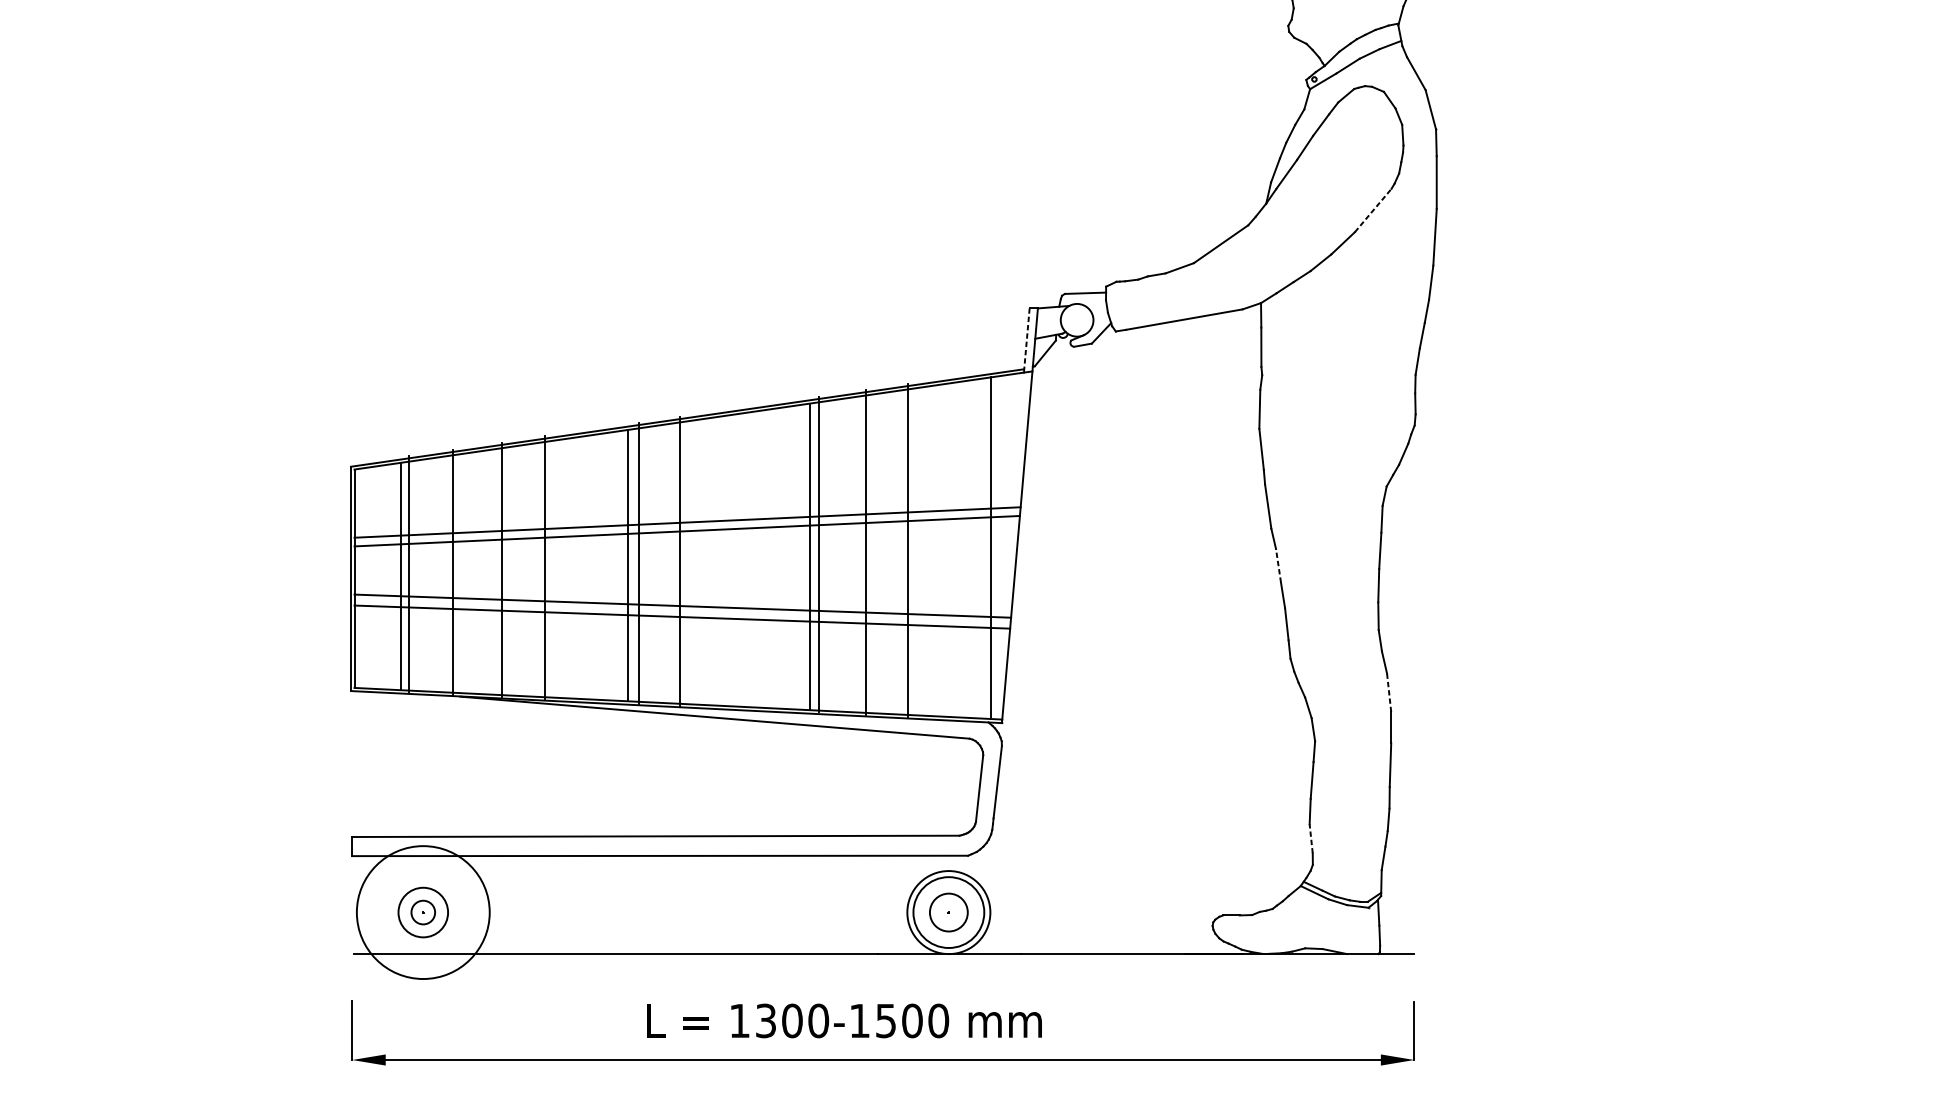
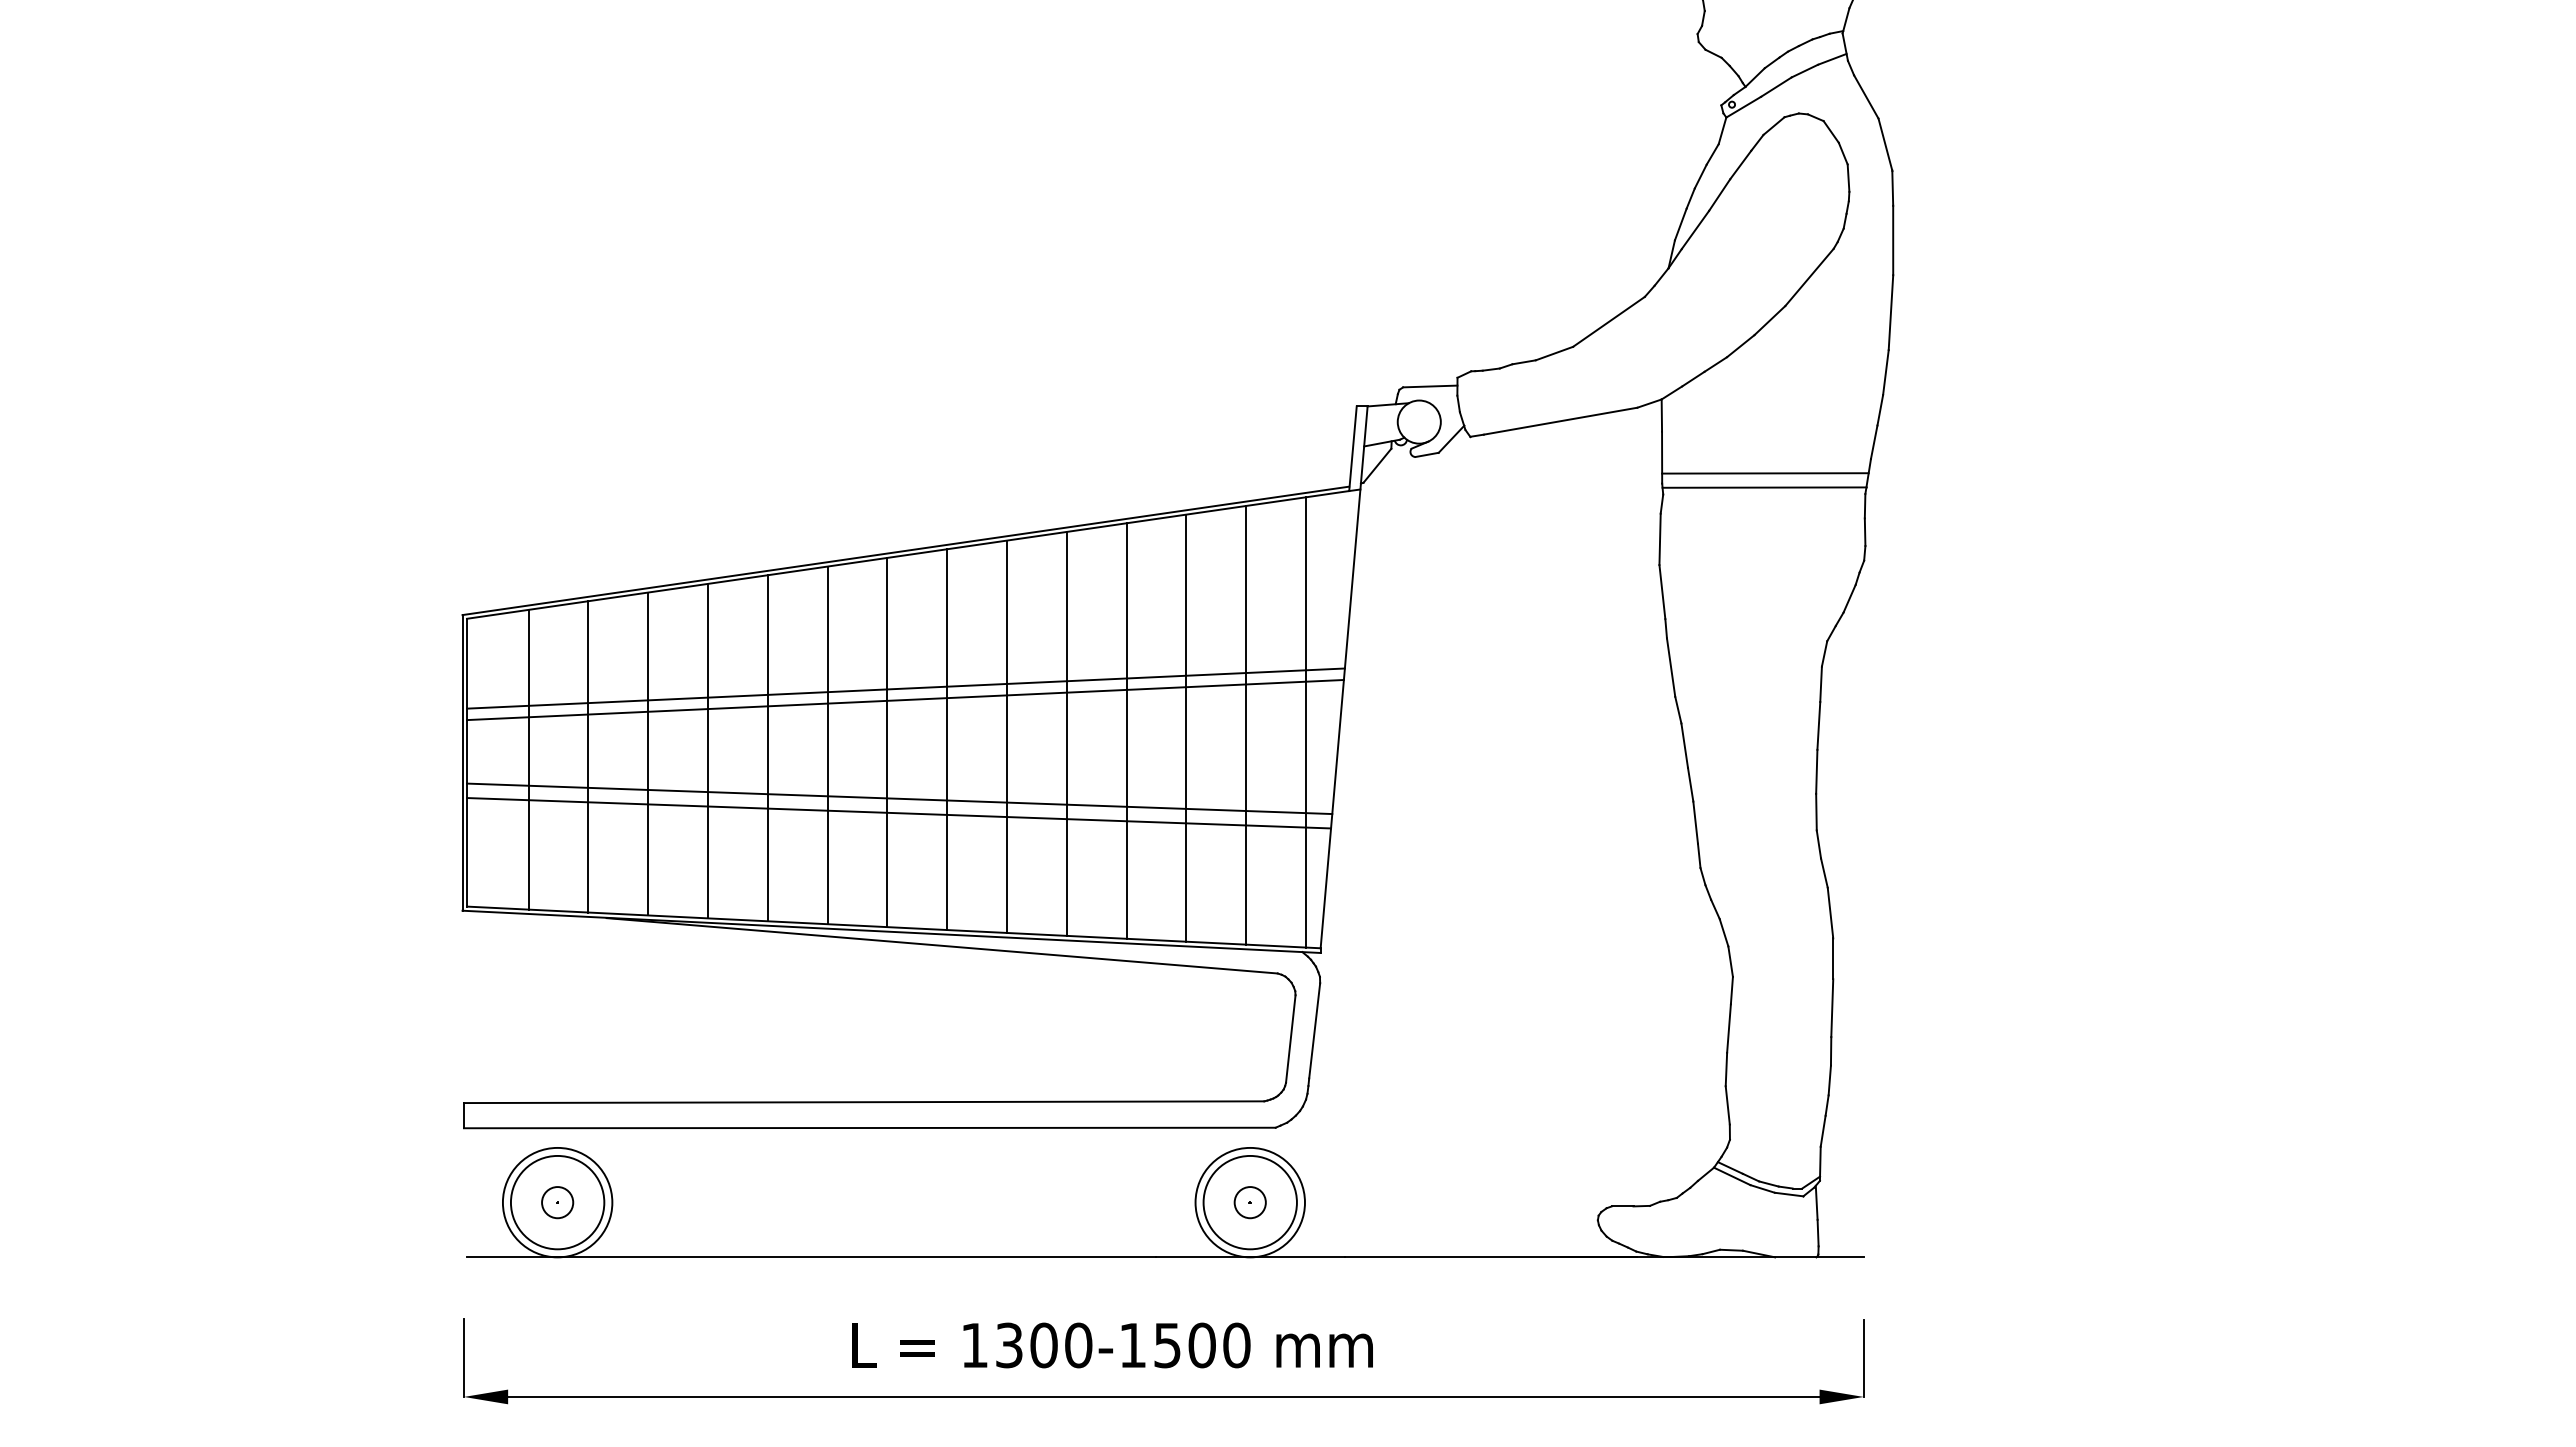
line: (1373, 210) -> (1809, 277), dashed -> solid
line: (1026, 341) -> (1352, 449), dashed -> solid
line: (1339, 359) -> (1765, 473), added
line: (1339, 369) -> (1764, 487), added
line: (908, 549) -> (1246, 724), moved
line: (865, 552) -> (1186, 727), moved
line: (818, 554) -> (1126, 730), moved
line: (764, 558) -> (1007, 736), added
line: (680, 561) -> (947, 739), moved
line: (638, 563) -> (887, 742), moved
line: (1278, 565) -> (1684, 745), dashed -> solid
line: (544, 567) -> (767, 748), moved
line: (502, 569) -> (708, 750), moved
line: (453, 571) -> (648, 753), moved
line: (408, 574) -> (588, 756), moved
line: (1389, 692) -> (1830, 912), dashed -> solid
line: (1310, 838) -> (1727, 1104), dashed -> solid
circle: (423, 912) -> (557, 1202), size x0.62
circle: (423, 912) -> (557, 1202), size x1.43
circle: (948, 912) -> (1249, 1202), size x0.62

